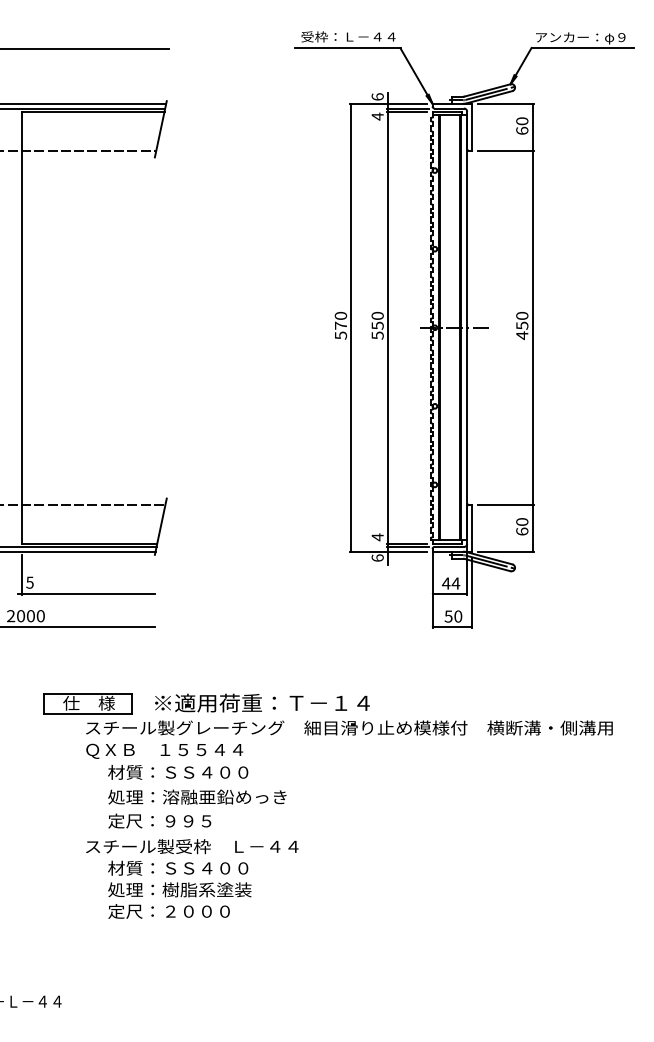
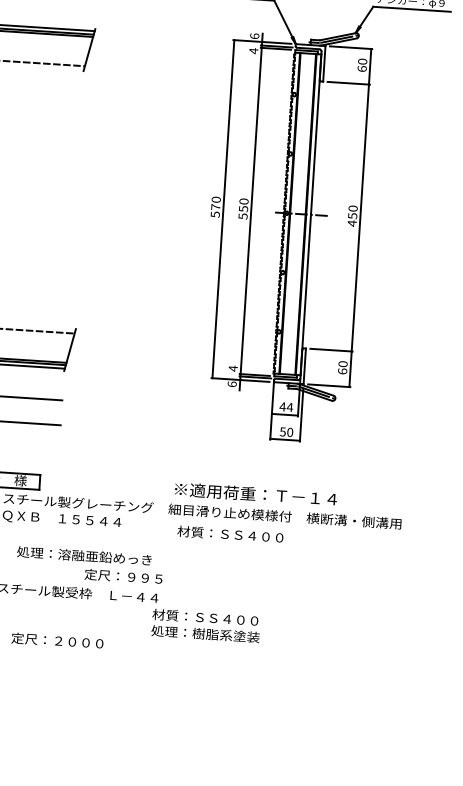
text: (262, 702) -> (256, 493), moved
text: (178, 772) -> (230, 534), moved
text: (159, 820) -> (123, 576), moved
text: (179, 878) -> (205, 625), moved

